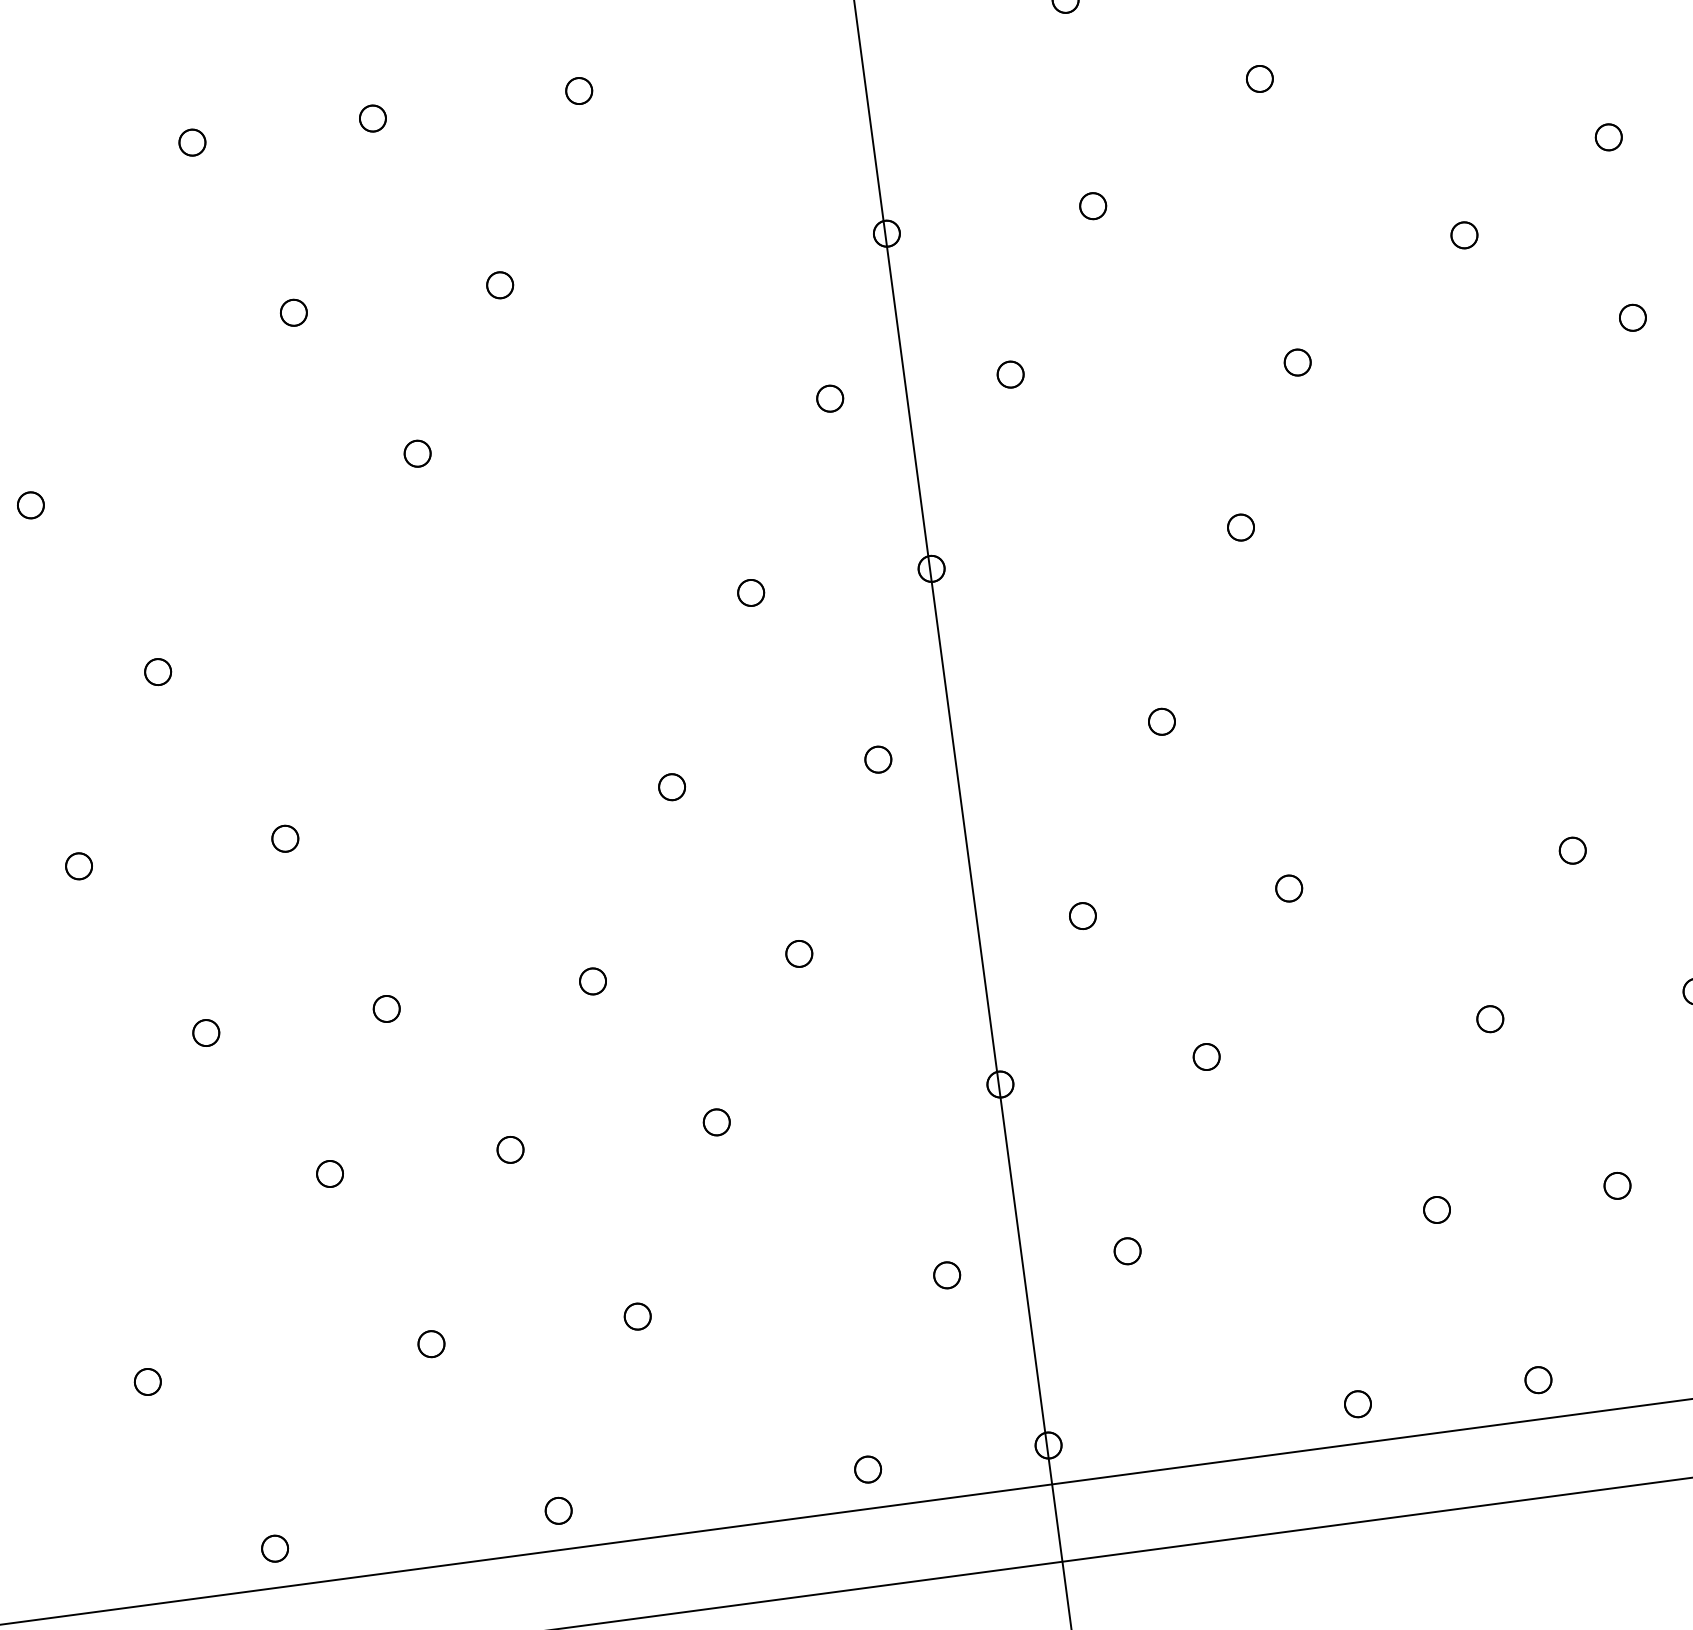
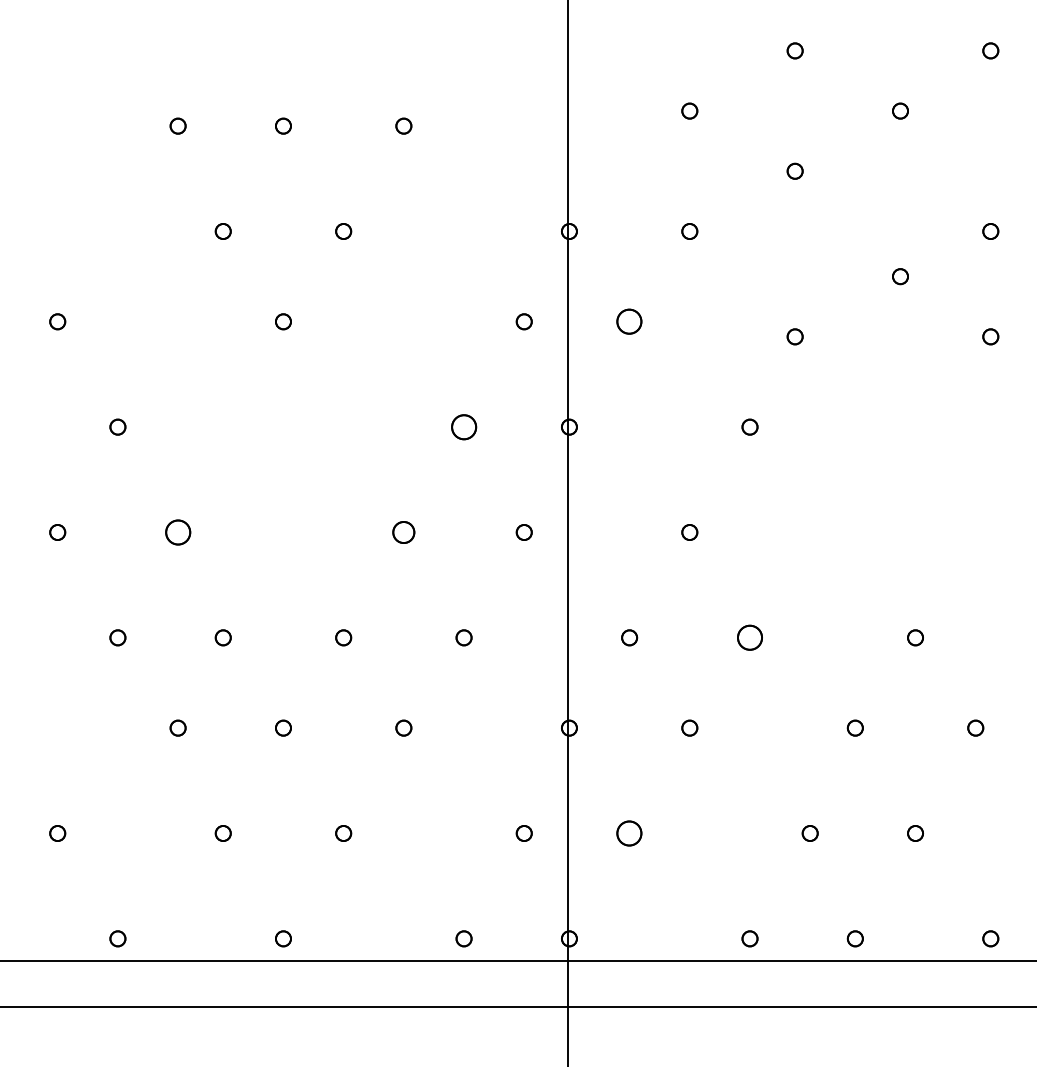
part: (1010, 374) -> (629, 321), size x1.6
part: (750, 591) -> (463, 426), size x1.6
part: (671, 787) -> (403, 532), size x1.4
part: (284, 838) -> (177, 532), size x1.6
part: (1288, 888) -> (749, 637), size x1.6
part: (1127, 1251) -> (629, 833), size x1.6

